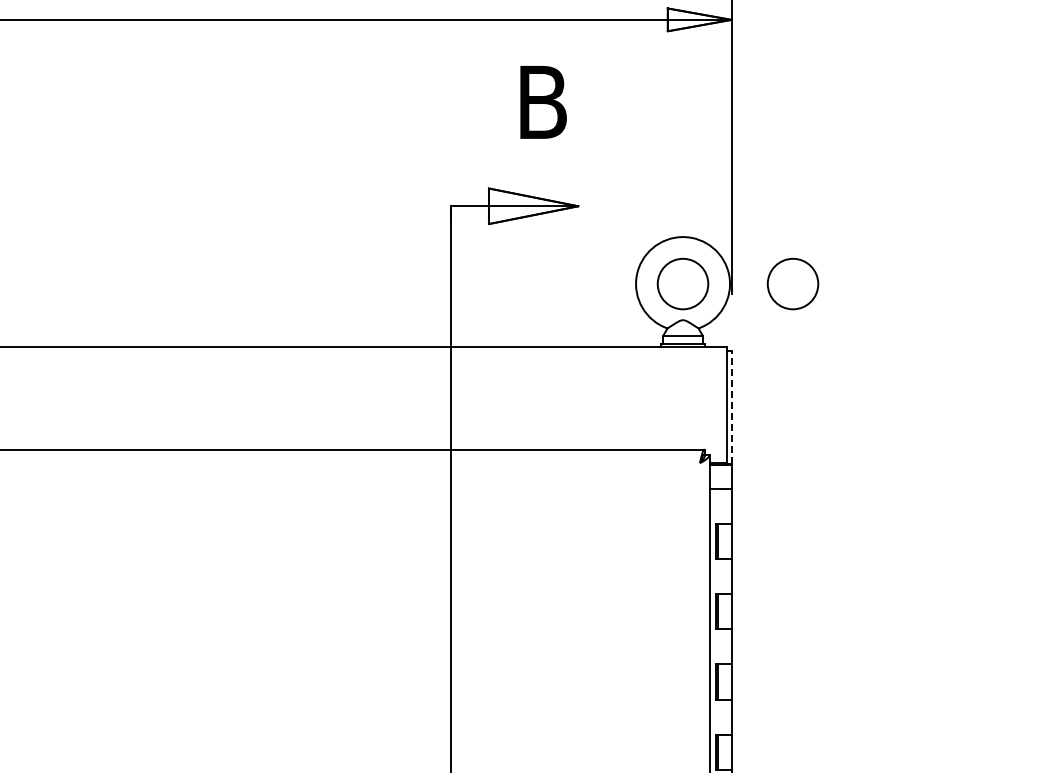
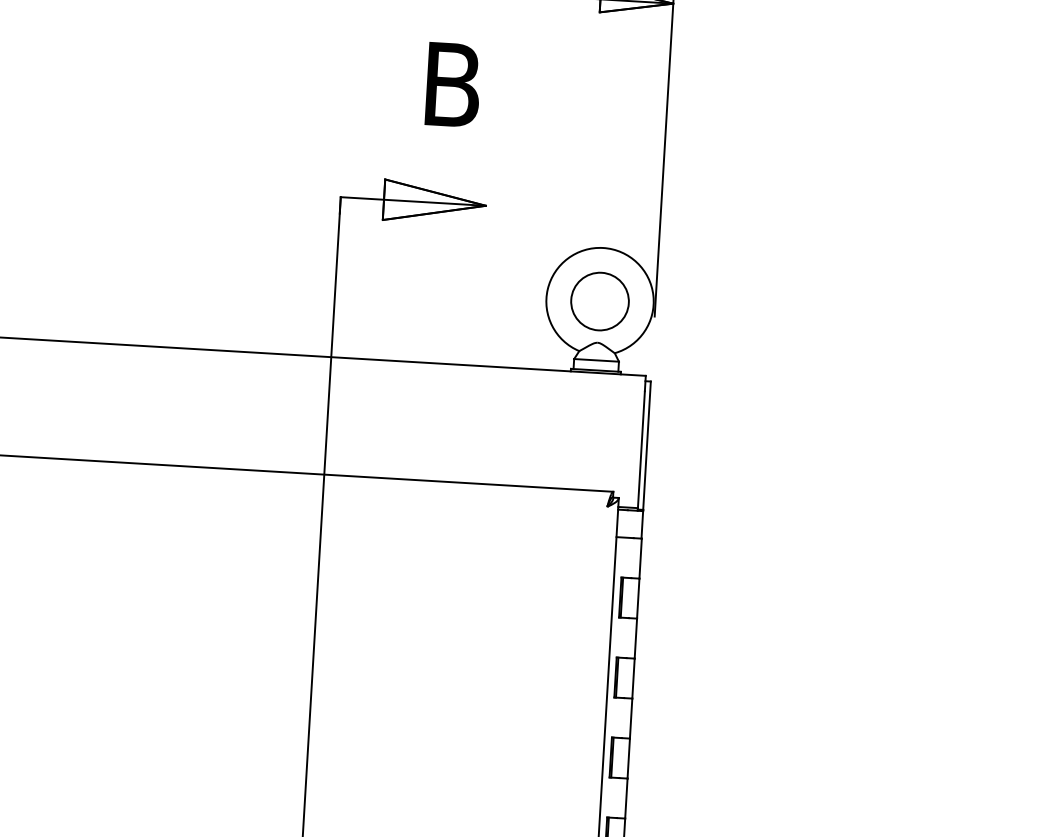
circle: (792, 283) -> (724, 308), removed
line: (731, 407) -> (646, 445), dashed -> solid

